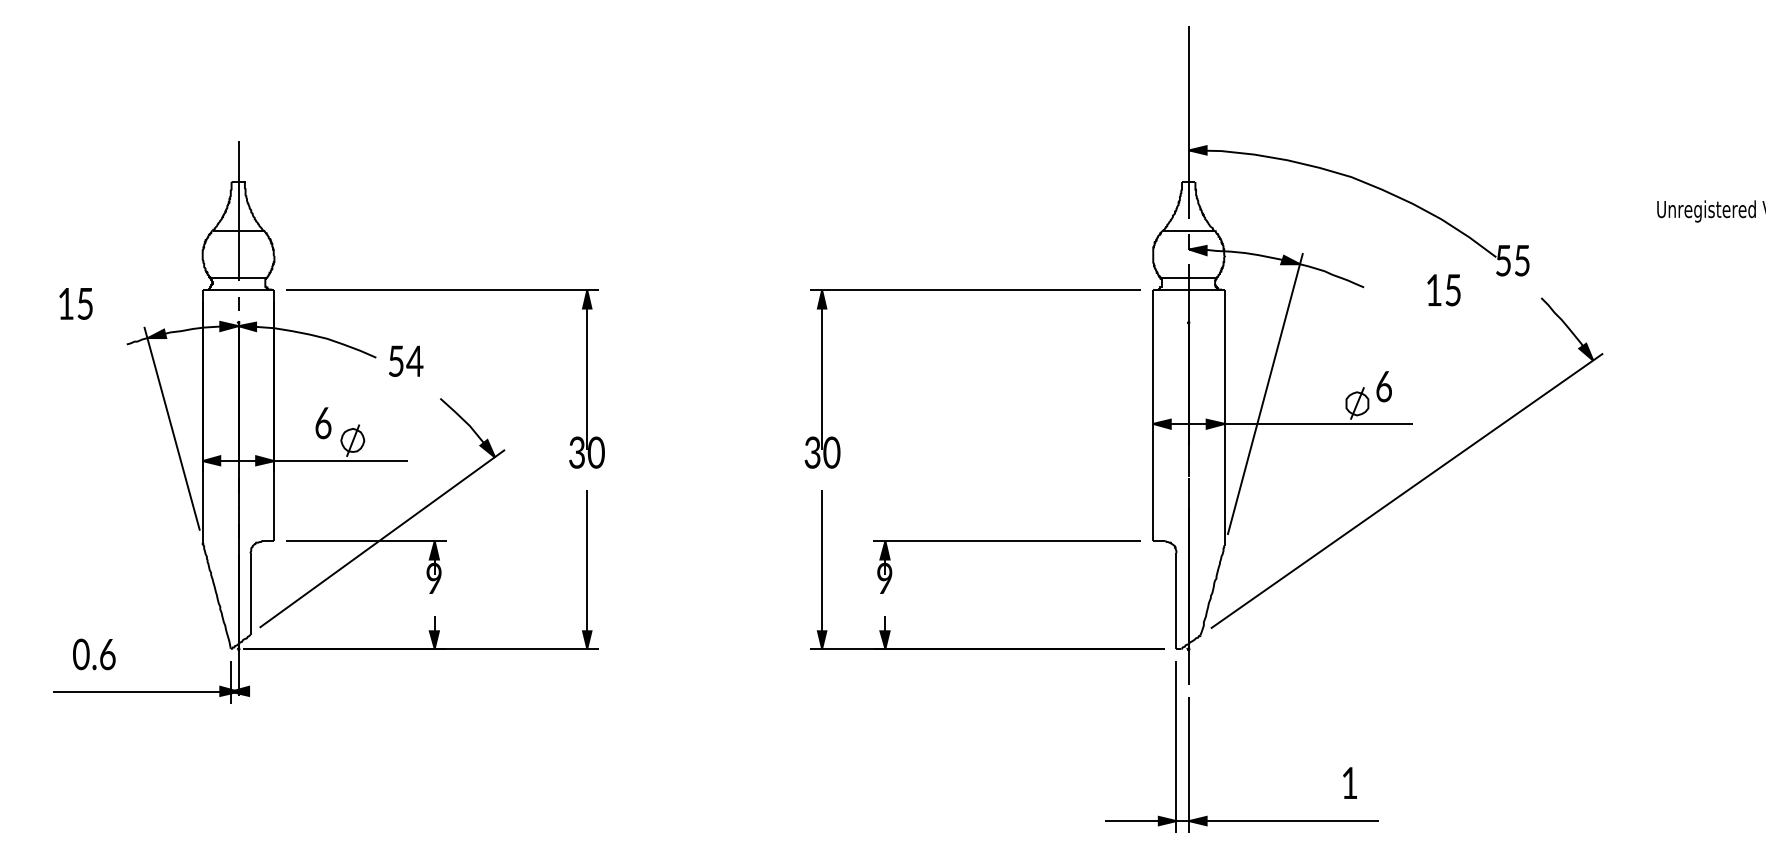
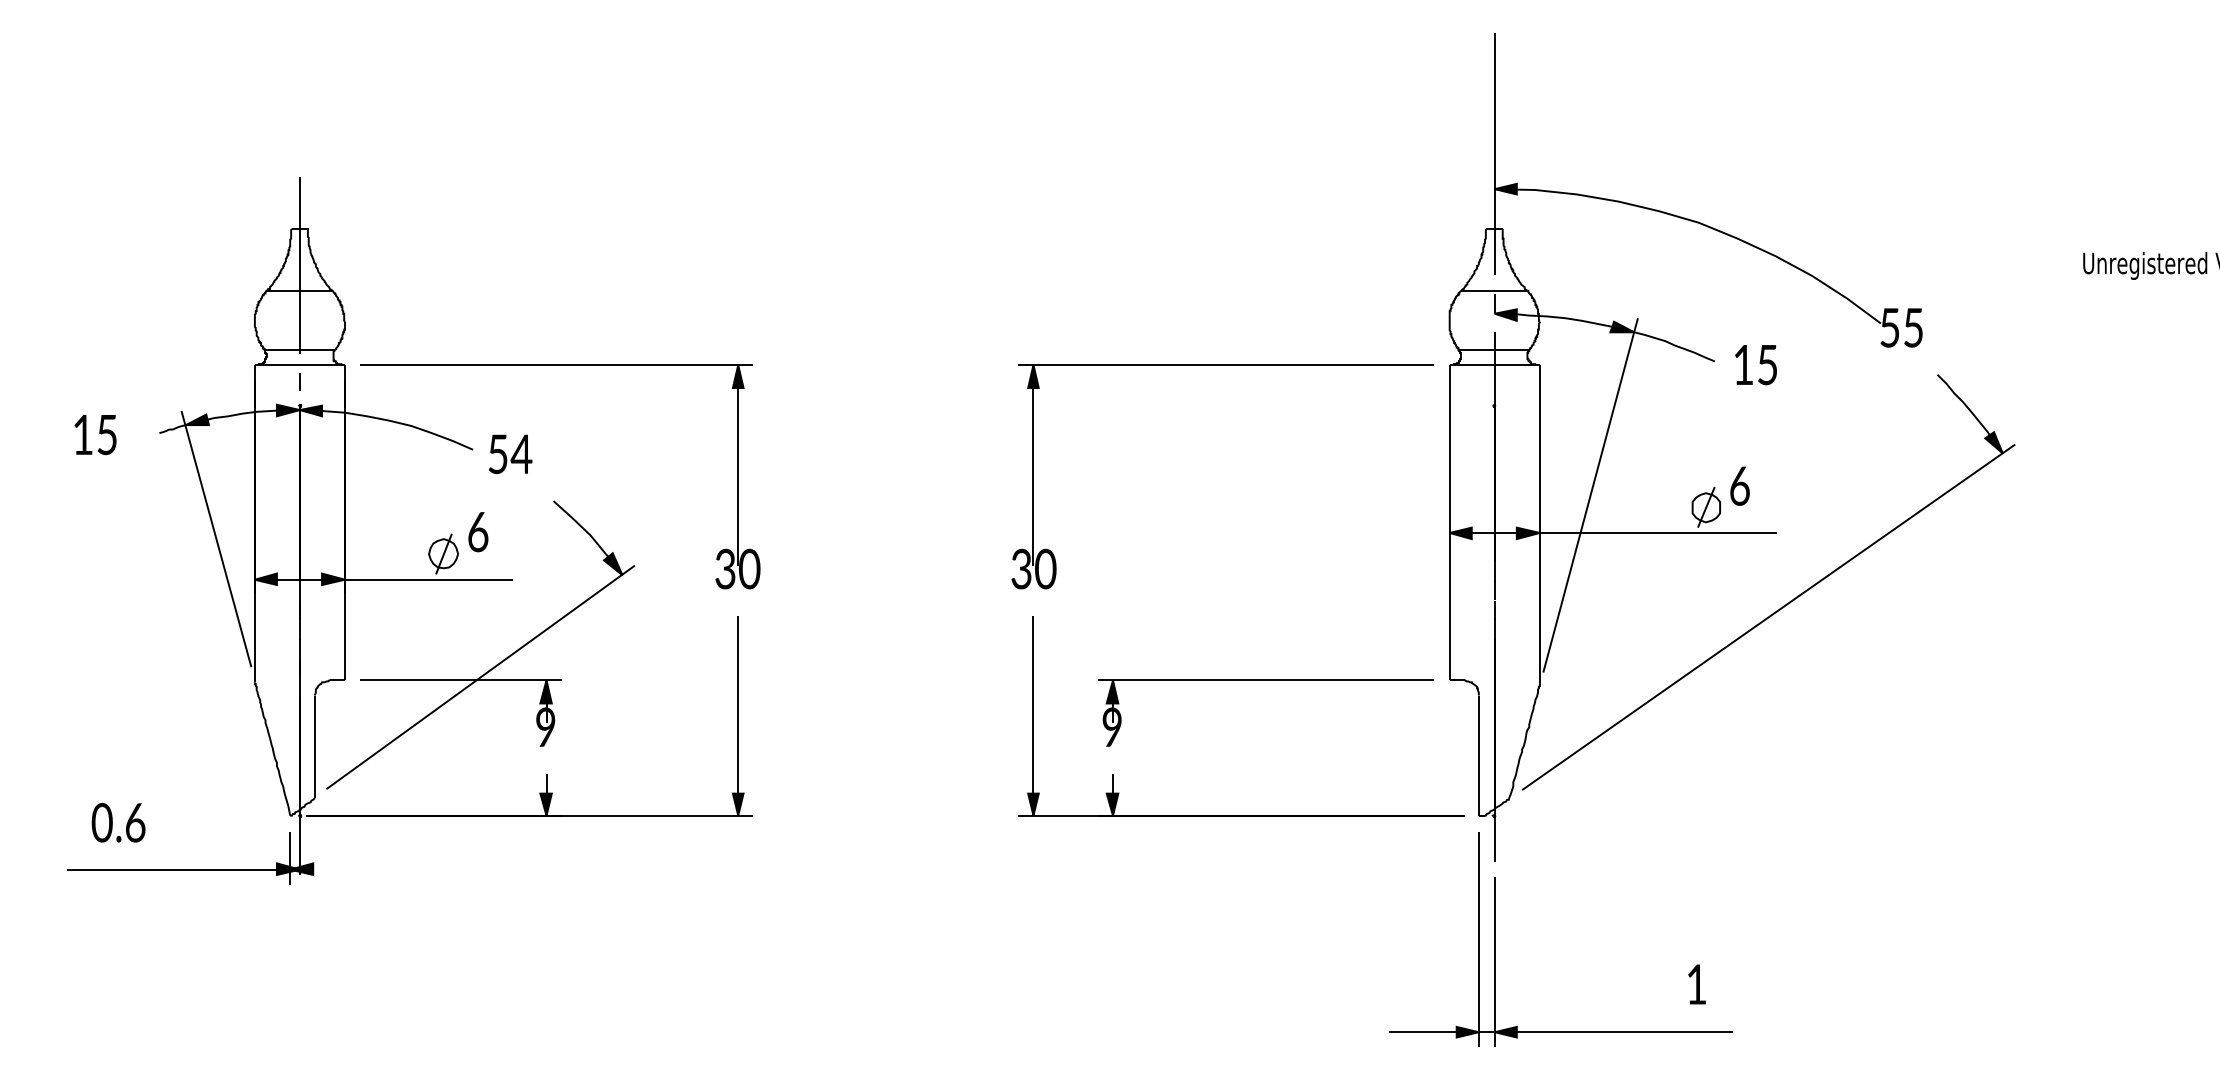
text: (1443, 290) -> (1755, 365), moved
text: (75, 303) -> (94, 434), moved
text: (323, 423) -> (478, 532), moved

